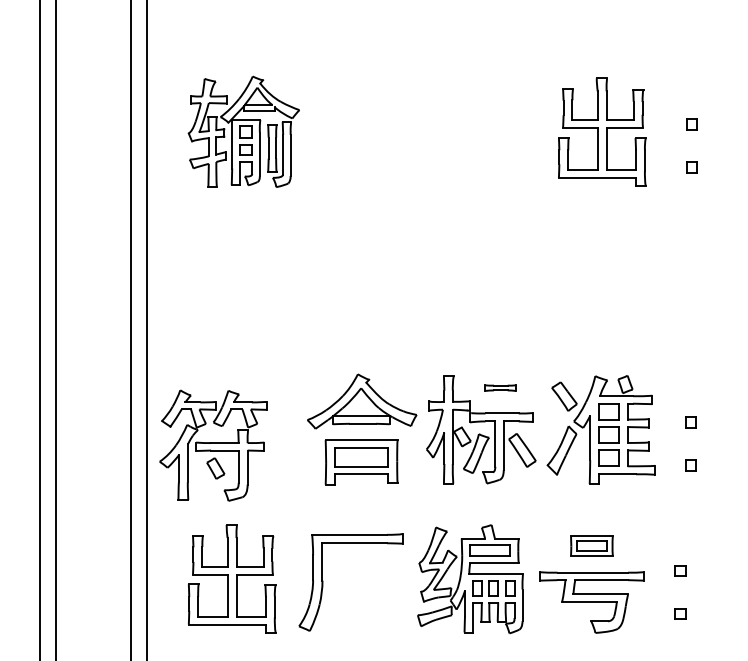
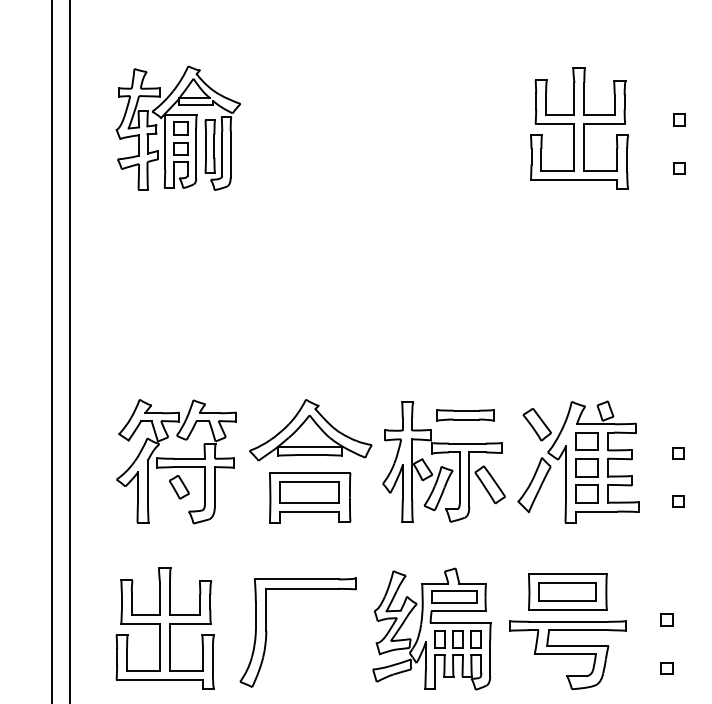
part: (500, 387) -> (465, 414), size x1.67
part: (213, 445) -> (176, 461), moved
part: (591, 545) -> (567, 591), size x1.67

